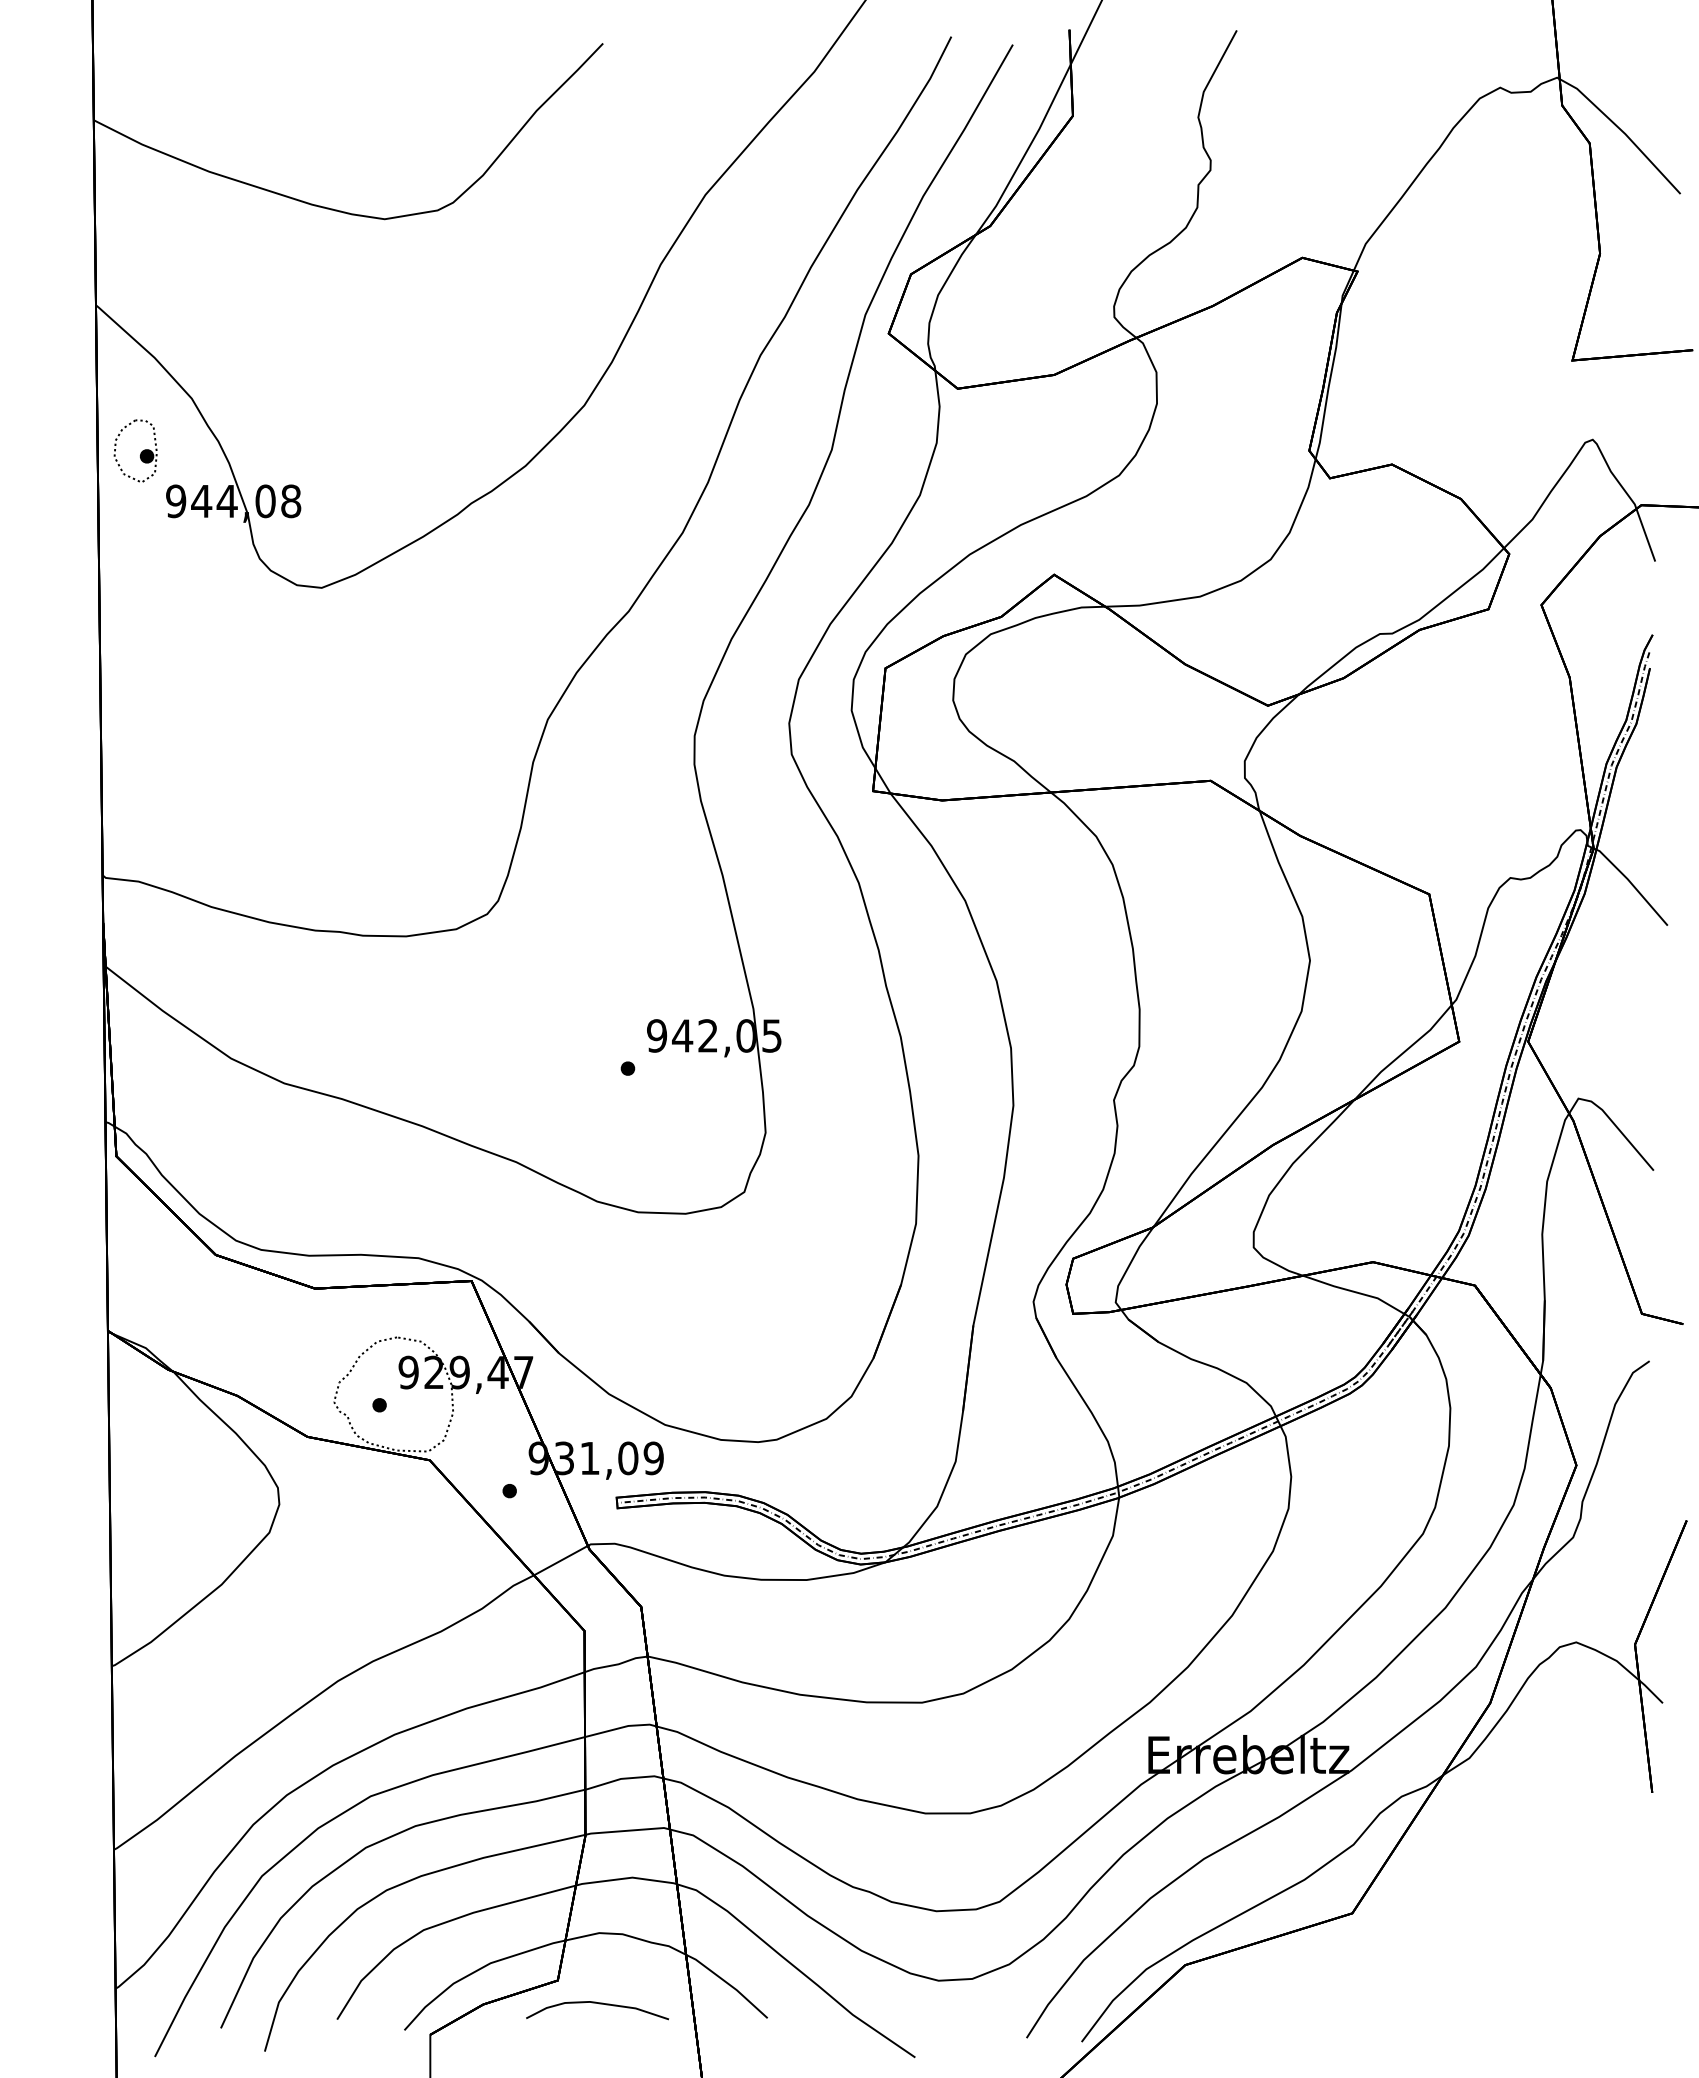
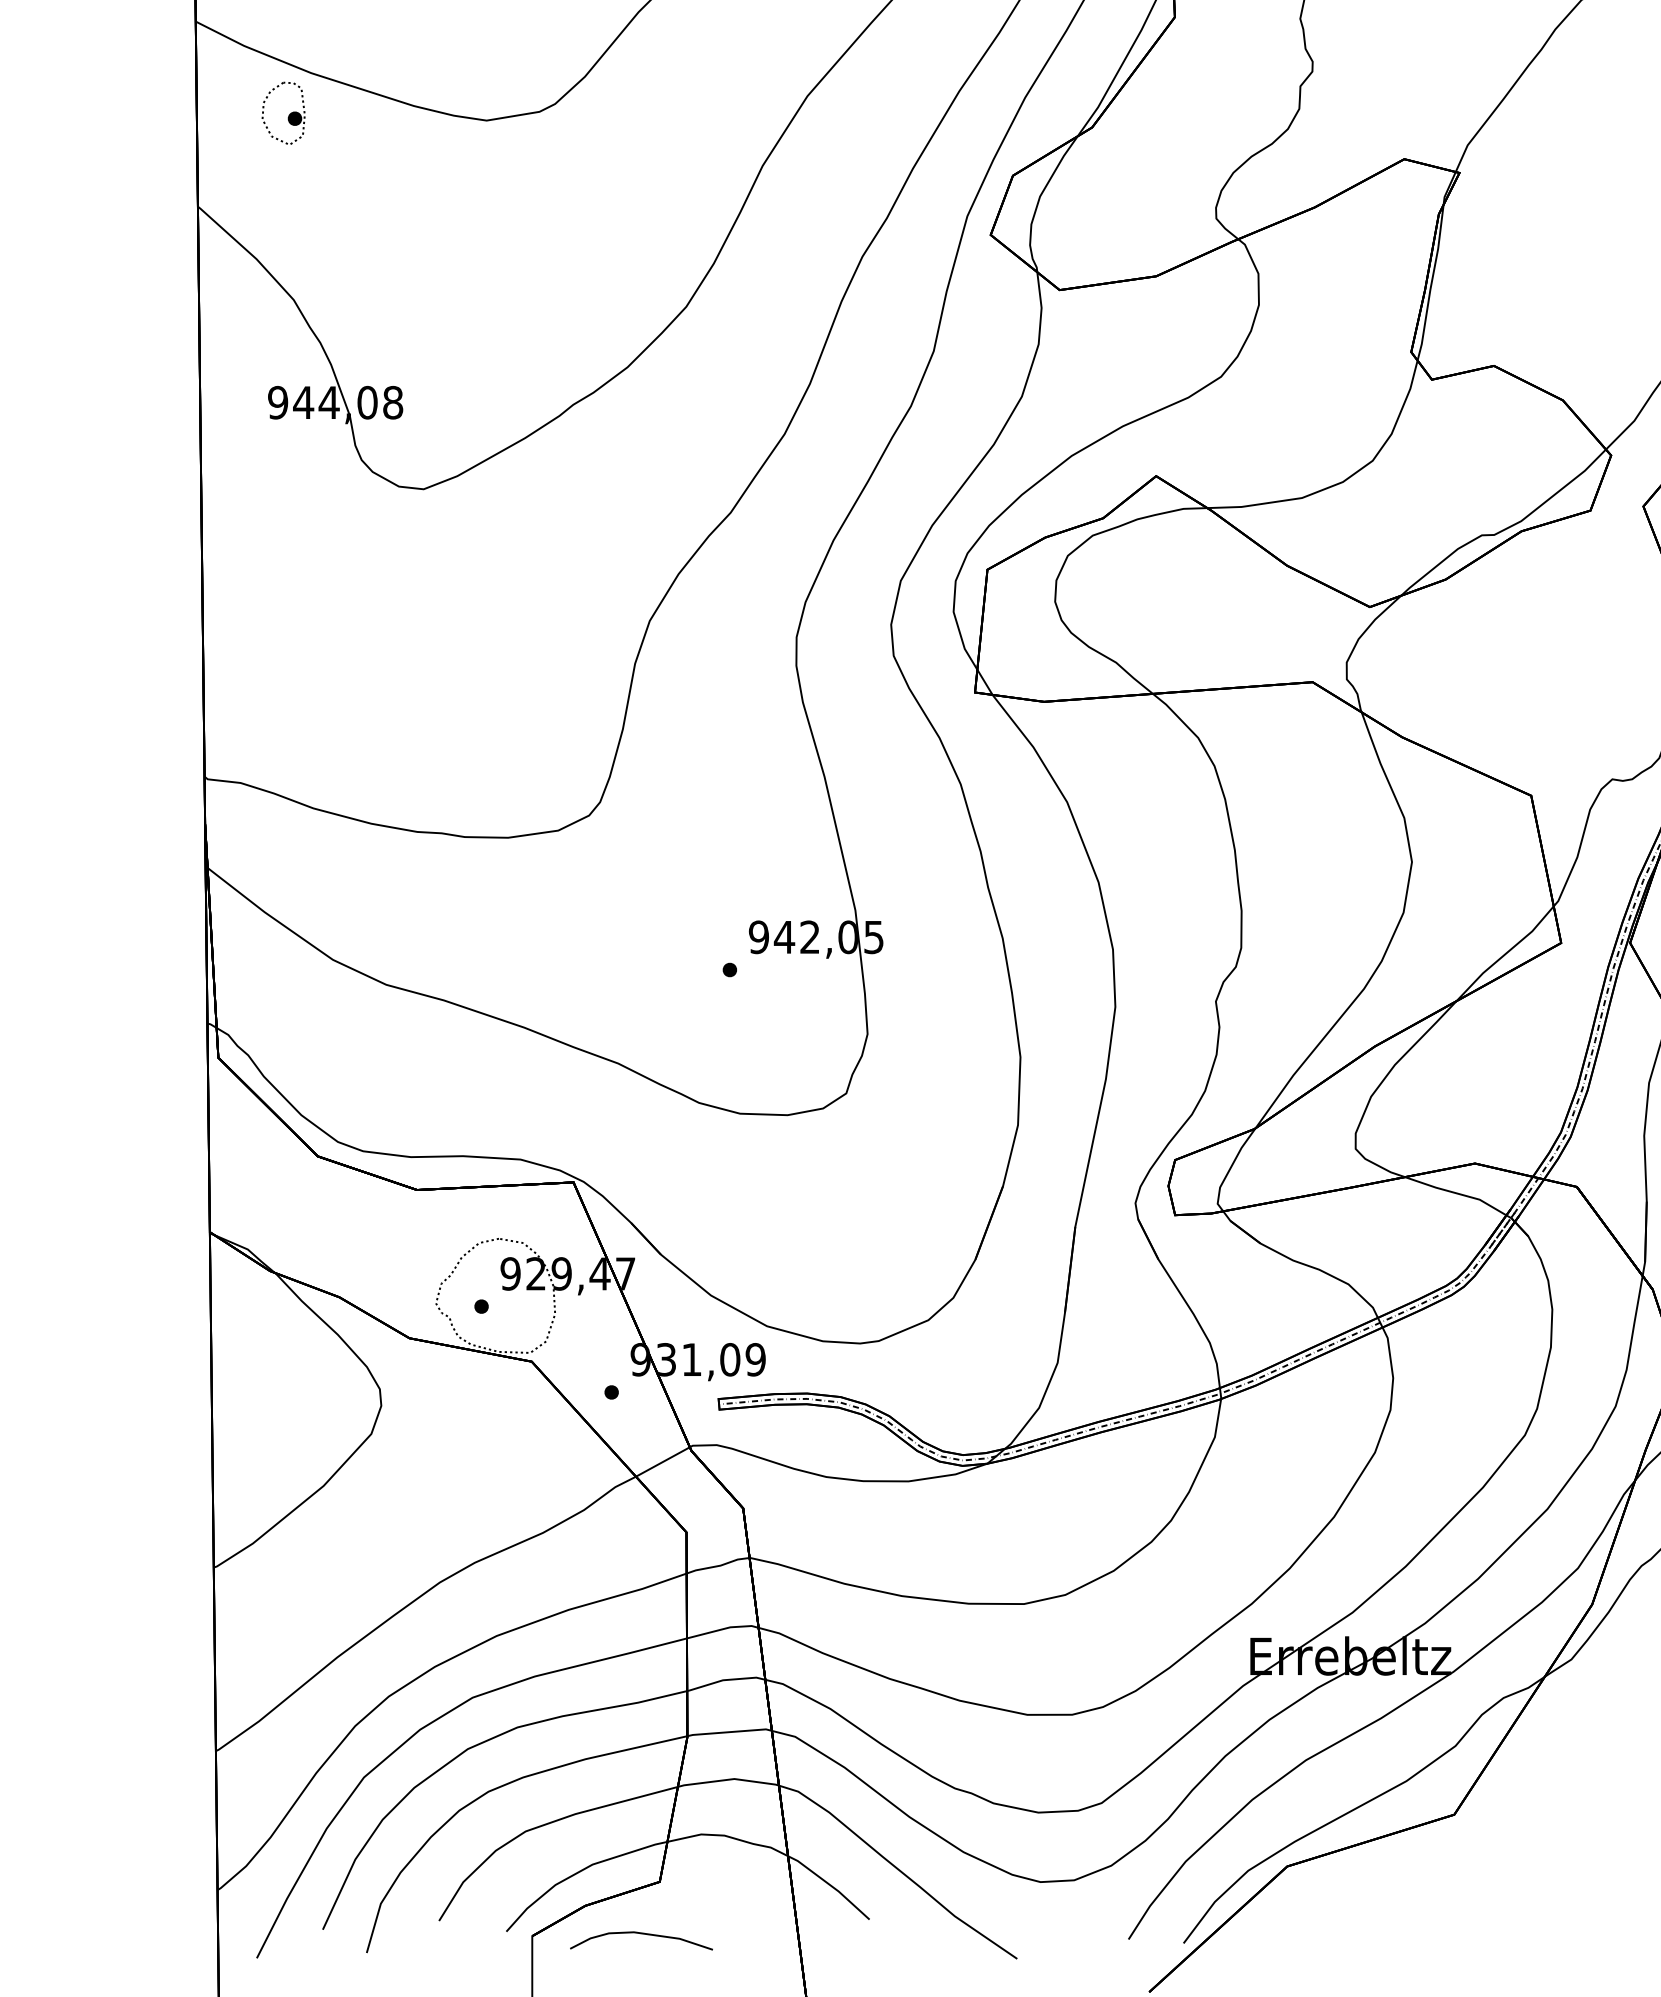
part: (135, 450) -> (283, 112), moved
curve: (599, 2004) -> (643, 1934), moved

